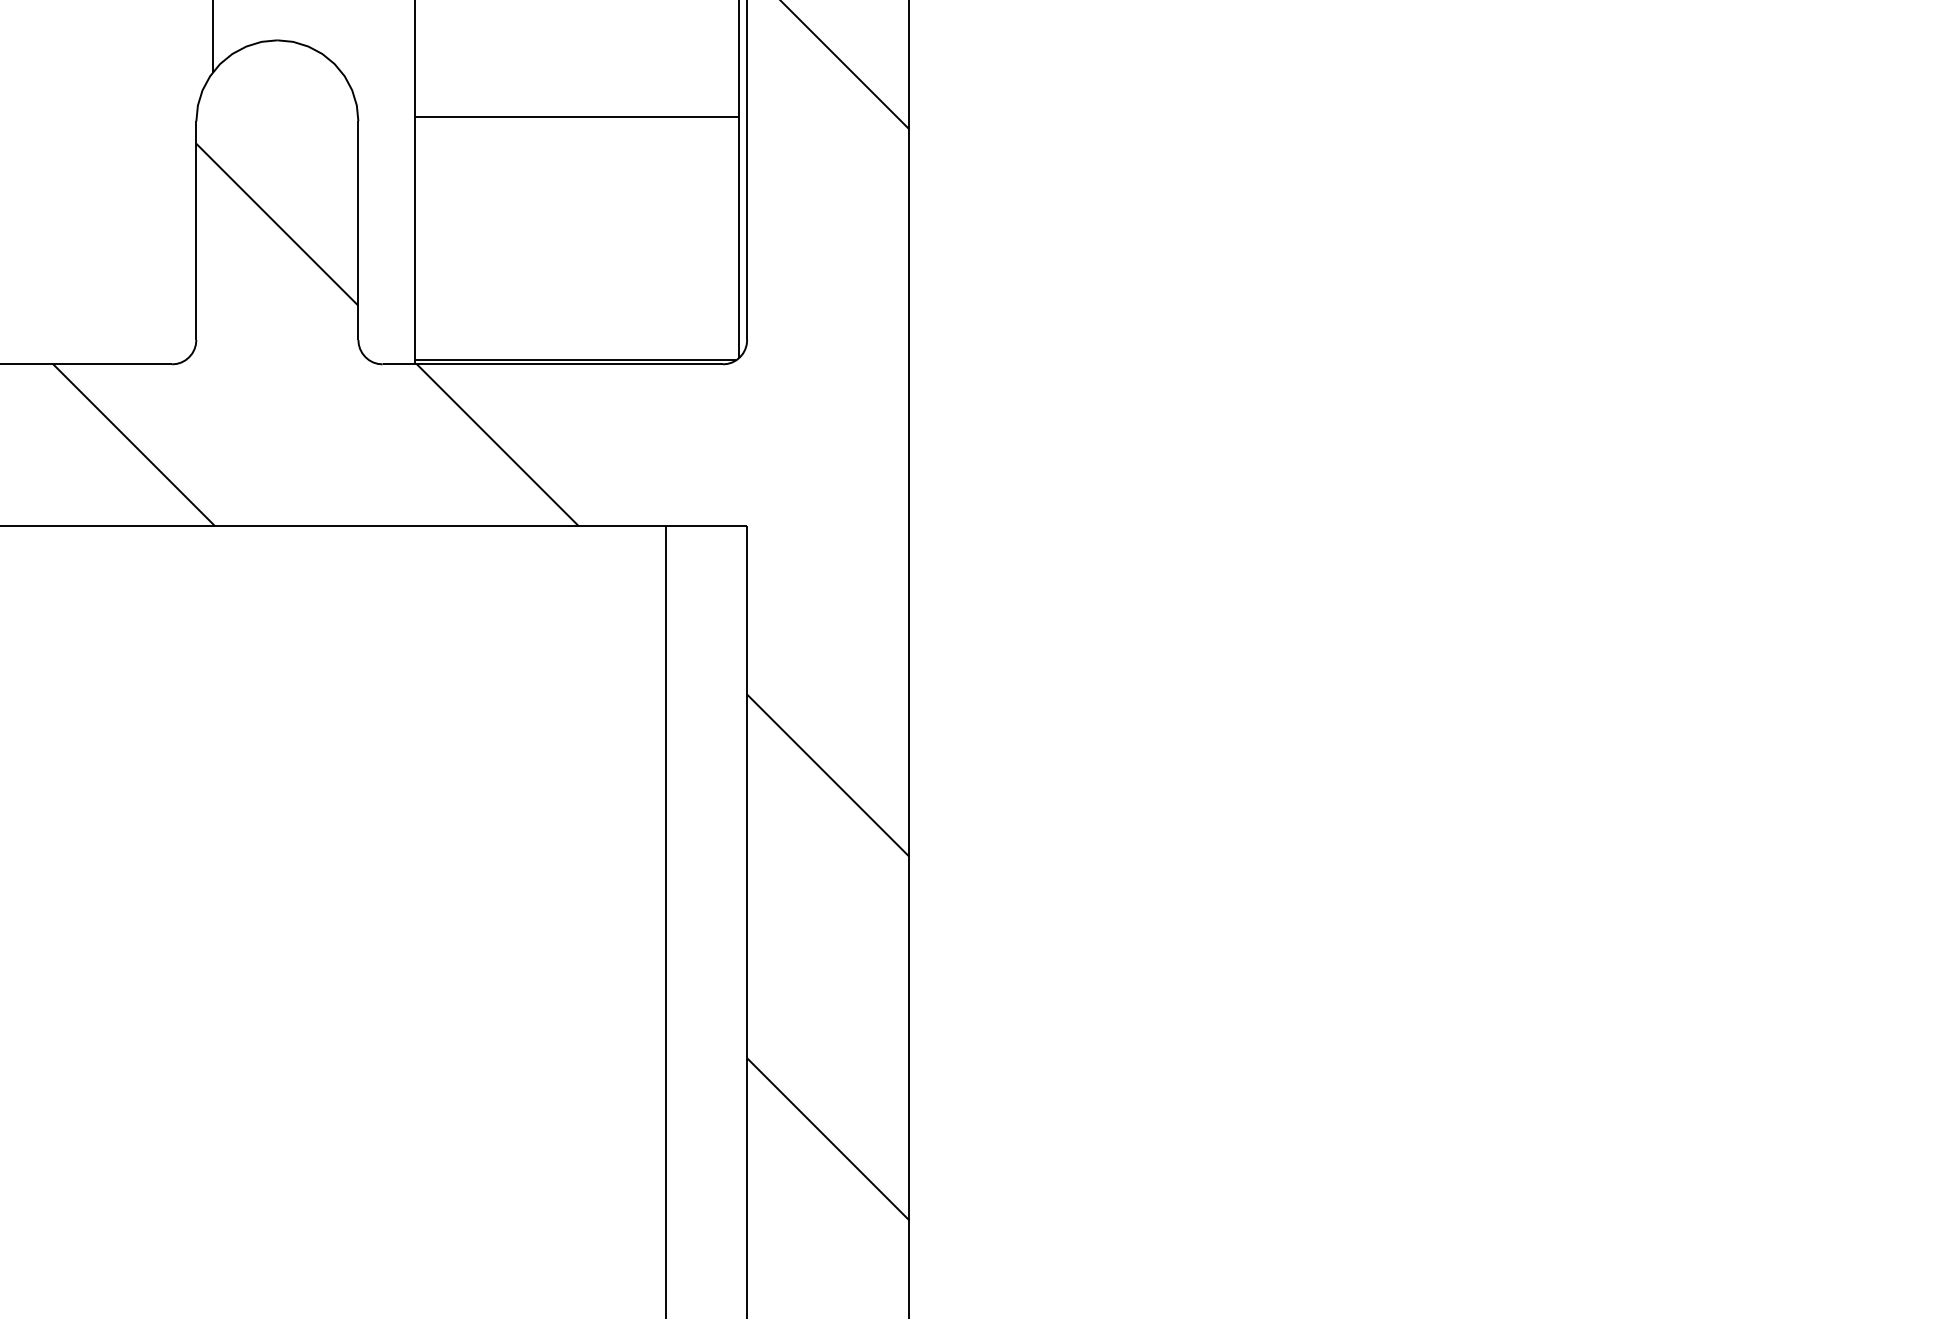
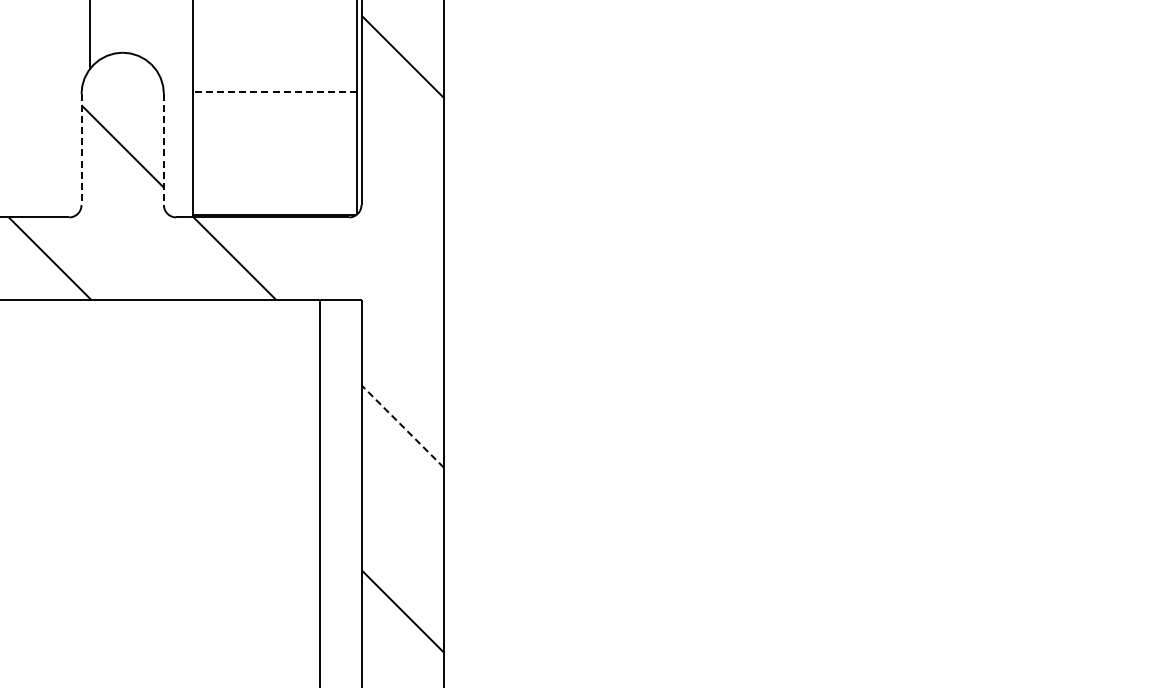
line: (575, 116) -> (274, 91), solid -> dashed
line: (196, 230) -> (81, 149), solid -> dashed
line: (357, 230) -> (163, 149), solid -> dashed
line: (827, 775) -> (402, 426), solid -> dashed

